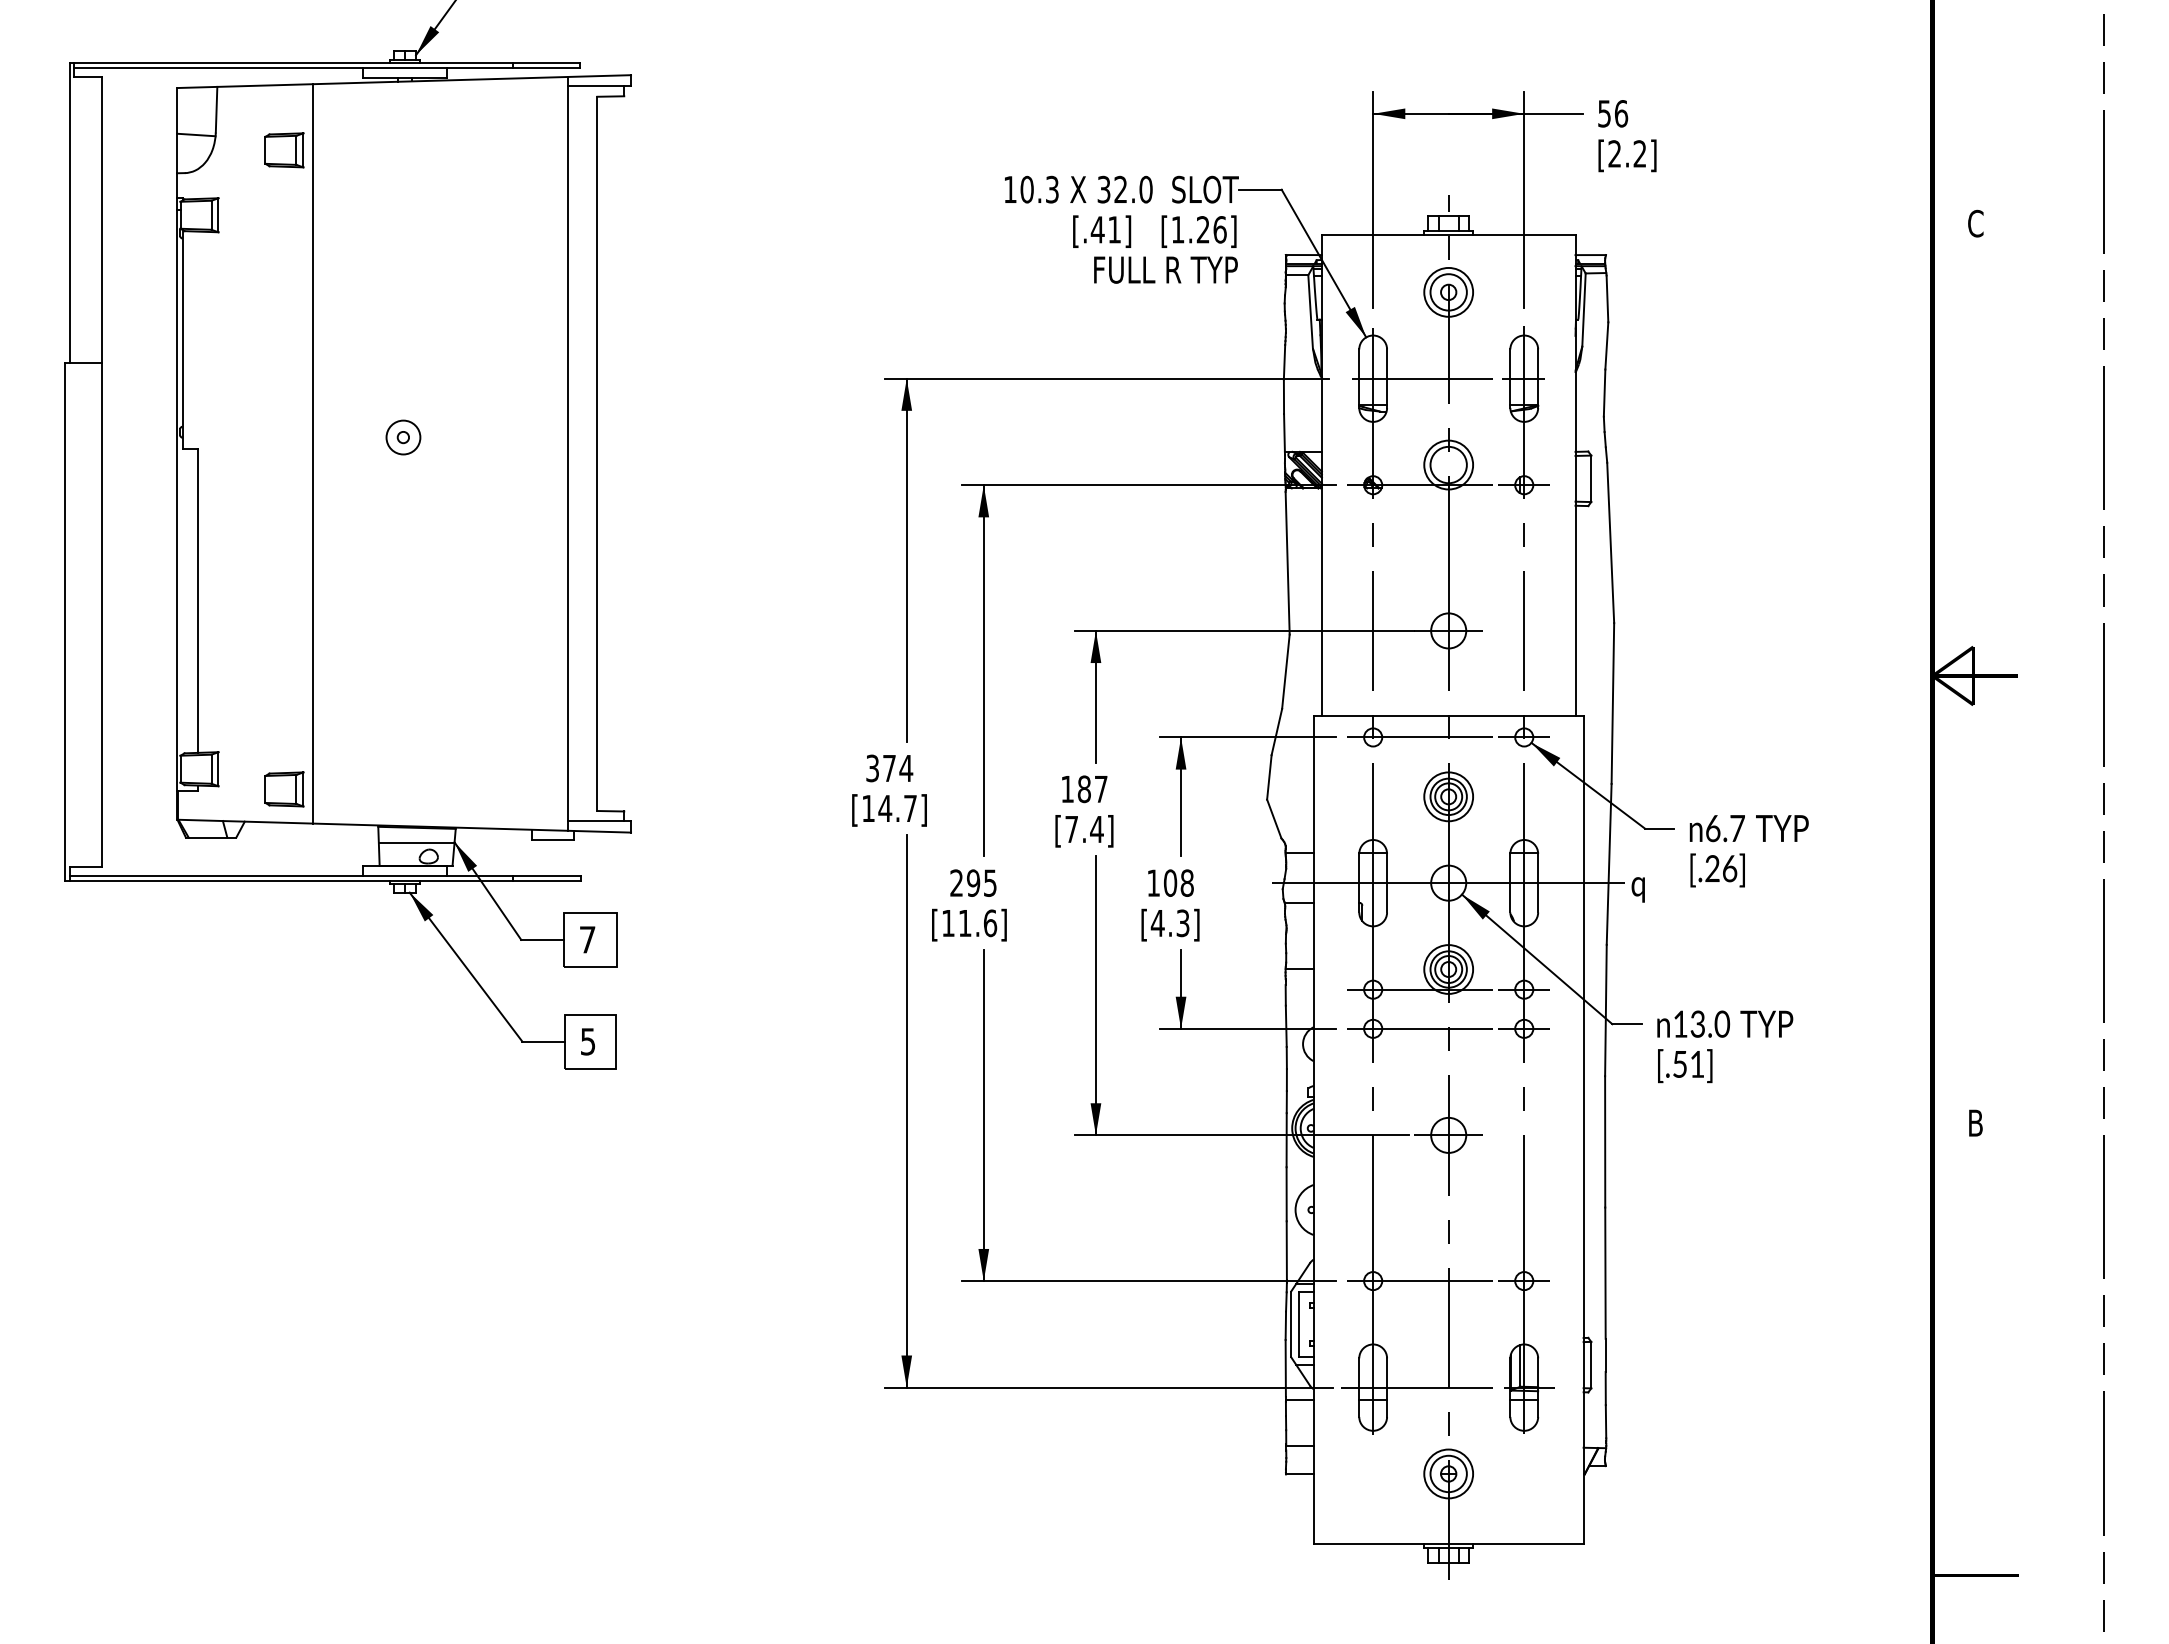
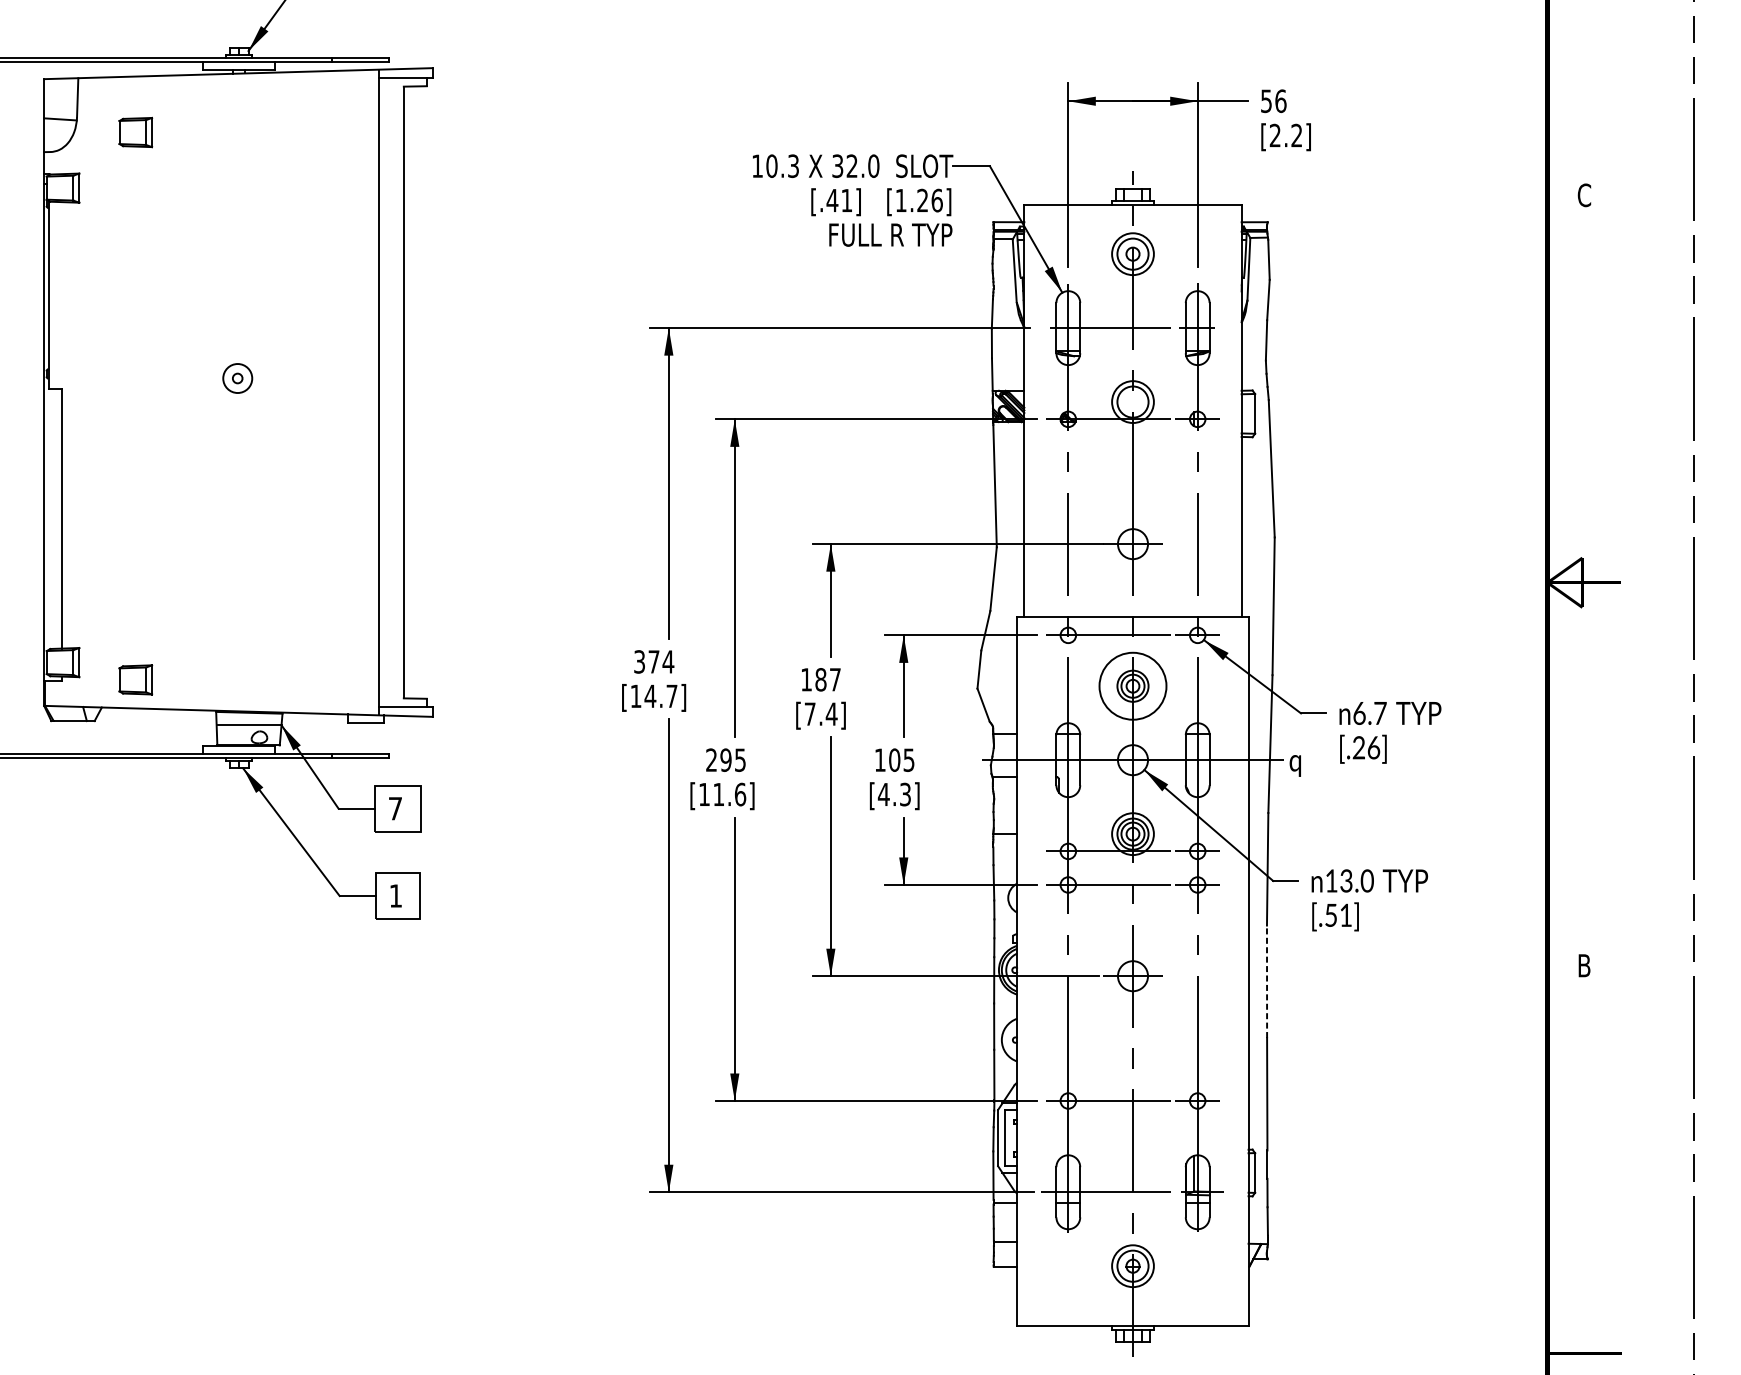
line: (313, 453) -> (160, 392), removed
circle: (1448, 796) -> (1132, 685), size x1.6
text: (1186, 882) -> (908, 759), 108 -> 105
text: (588, 1041) -> (396, 895), 5 -> 1
line: (1605, 1141) -> (1267, 981), solid -> dashed

